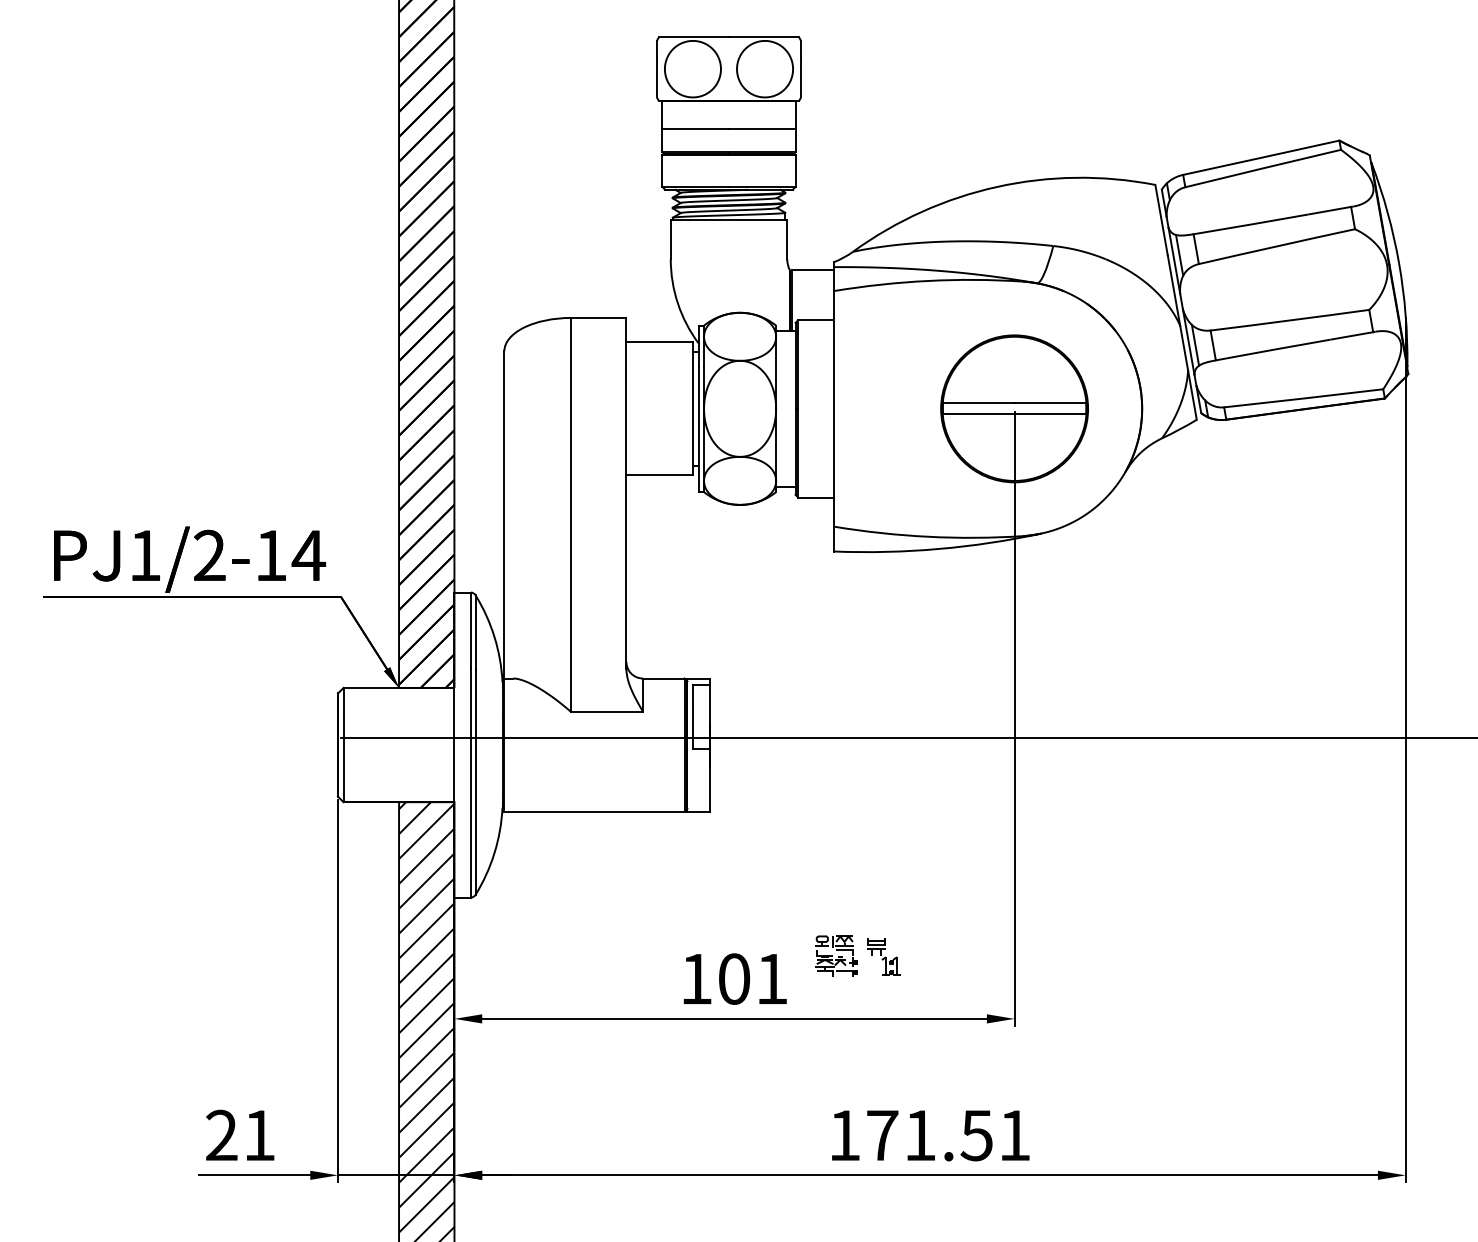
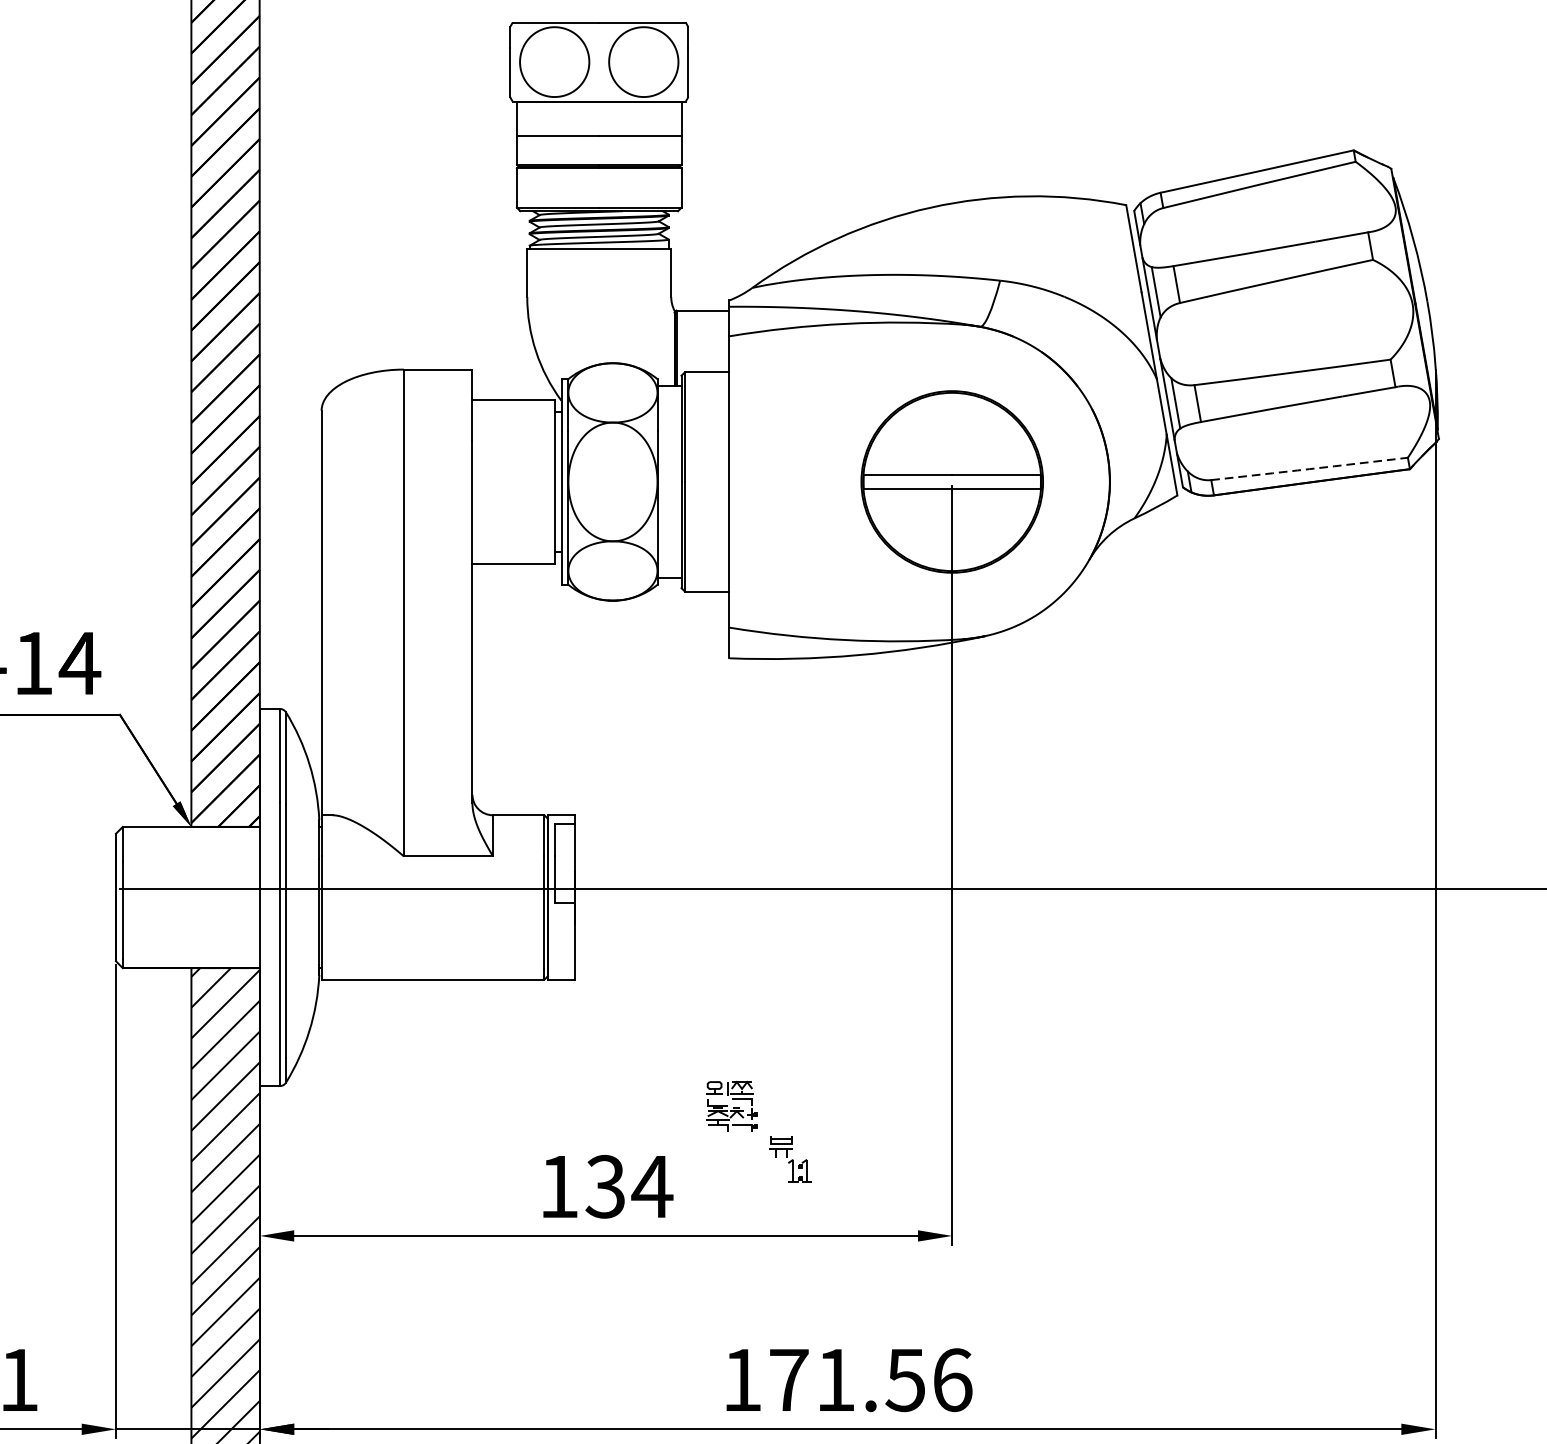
arc: (1303, 398) -> (1309, 469), solid -> dashed
part: (836, 955) -> (732, 1105), moved
text: (753, 978) -> (629, 1186), 101 -> 134
text: (1015, 1135) -> (953, 1380), 171.51 -> 171.56

